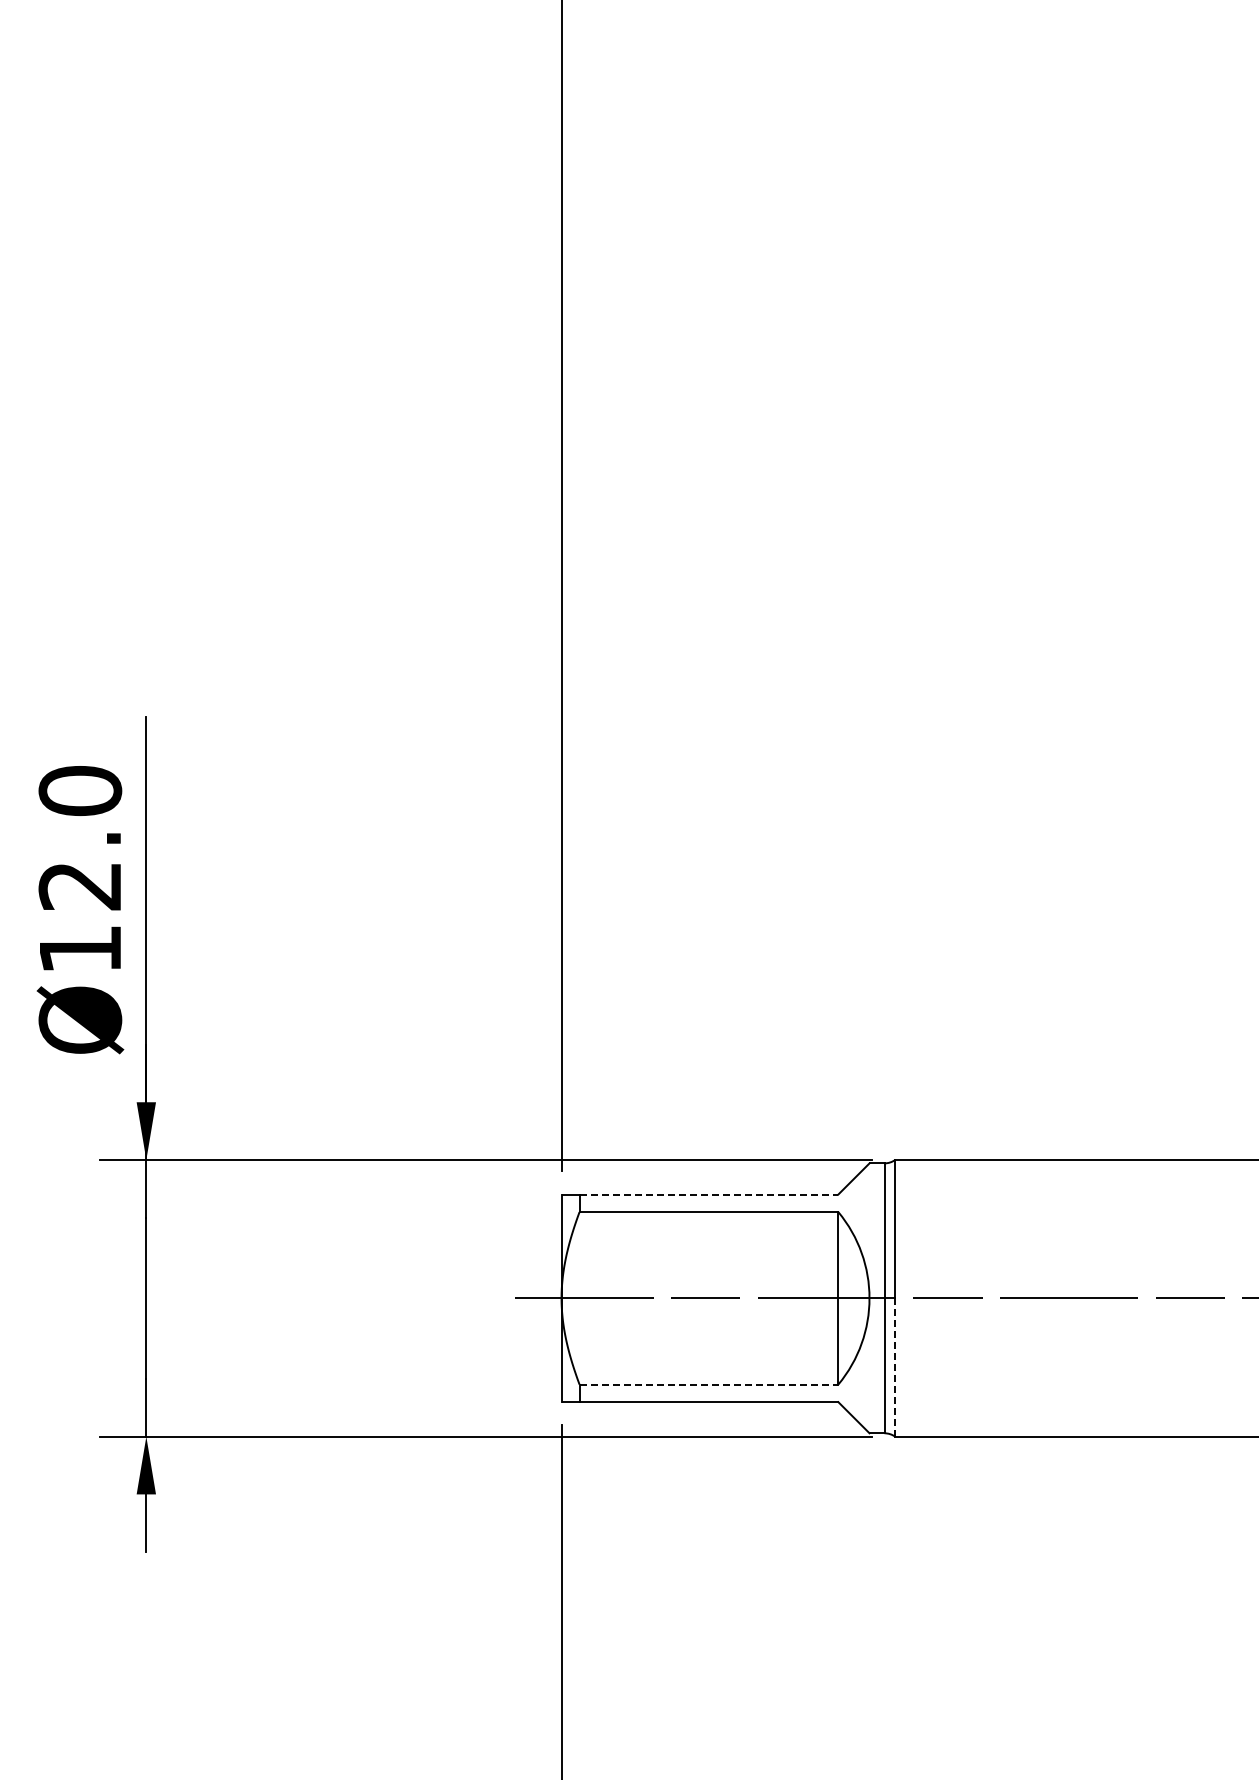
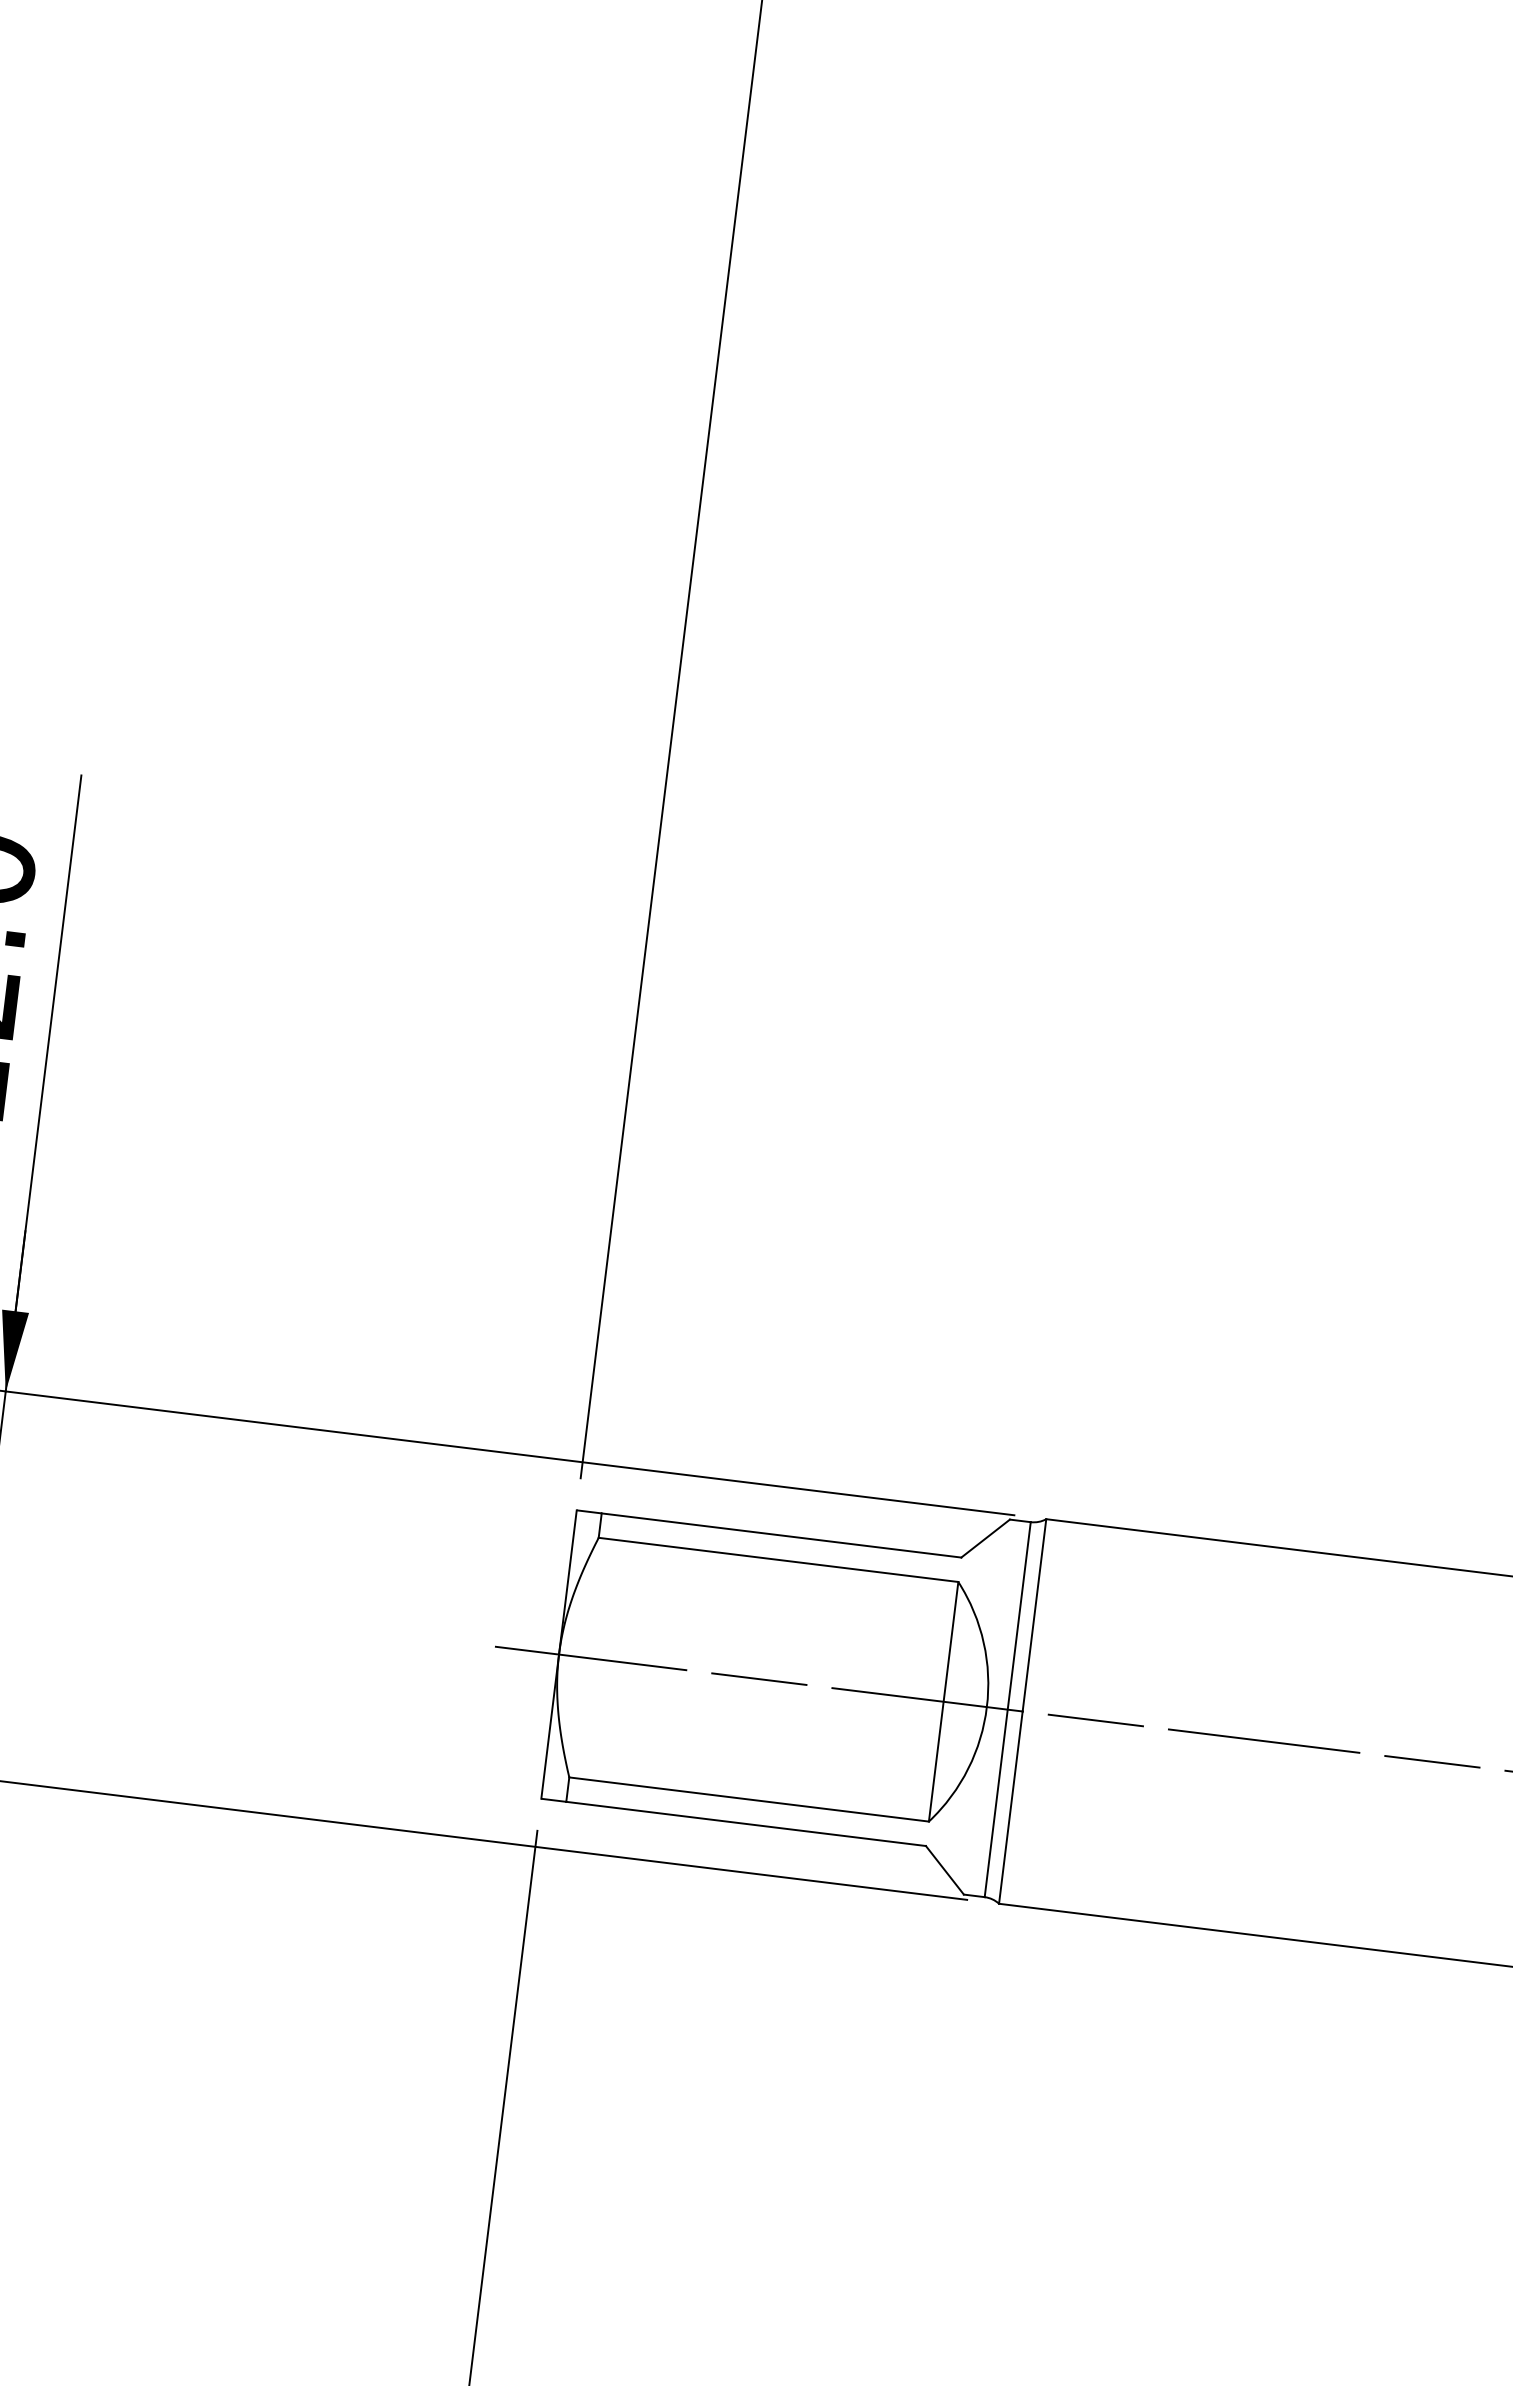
line: (709, 1194) -> (782, 1535), dashed -> solid
line: (895, 1368) -> (1011, 1809), dashed -> solid
line: (709, 1384) -> (749, 1799), dashed -> solid

